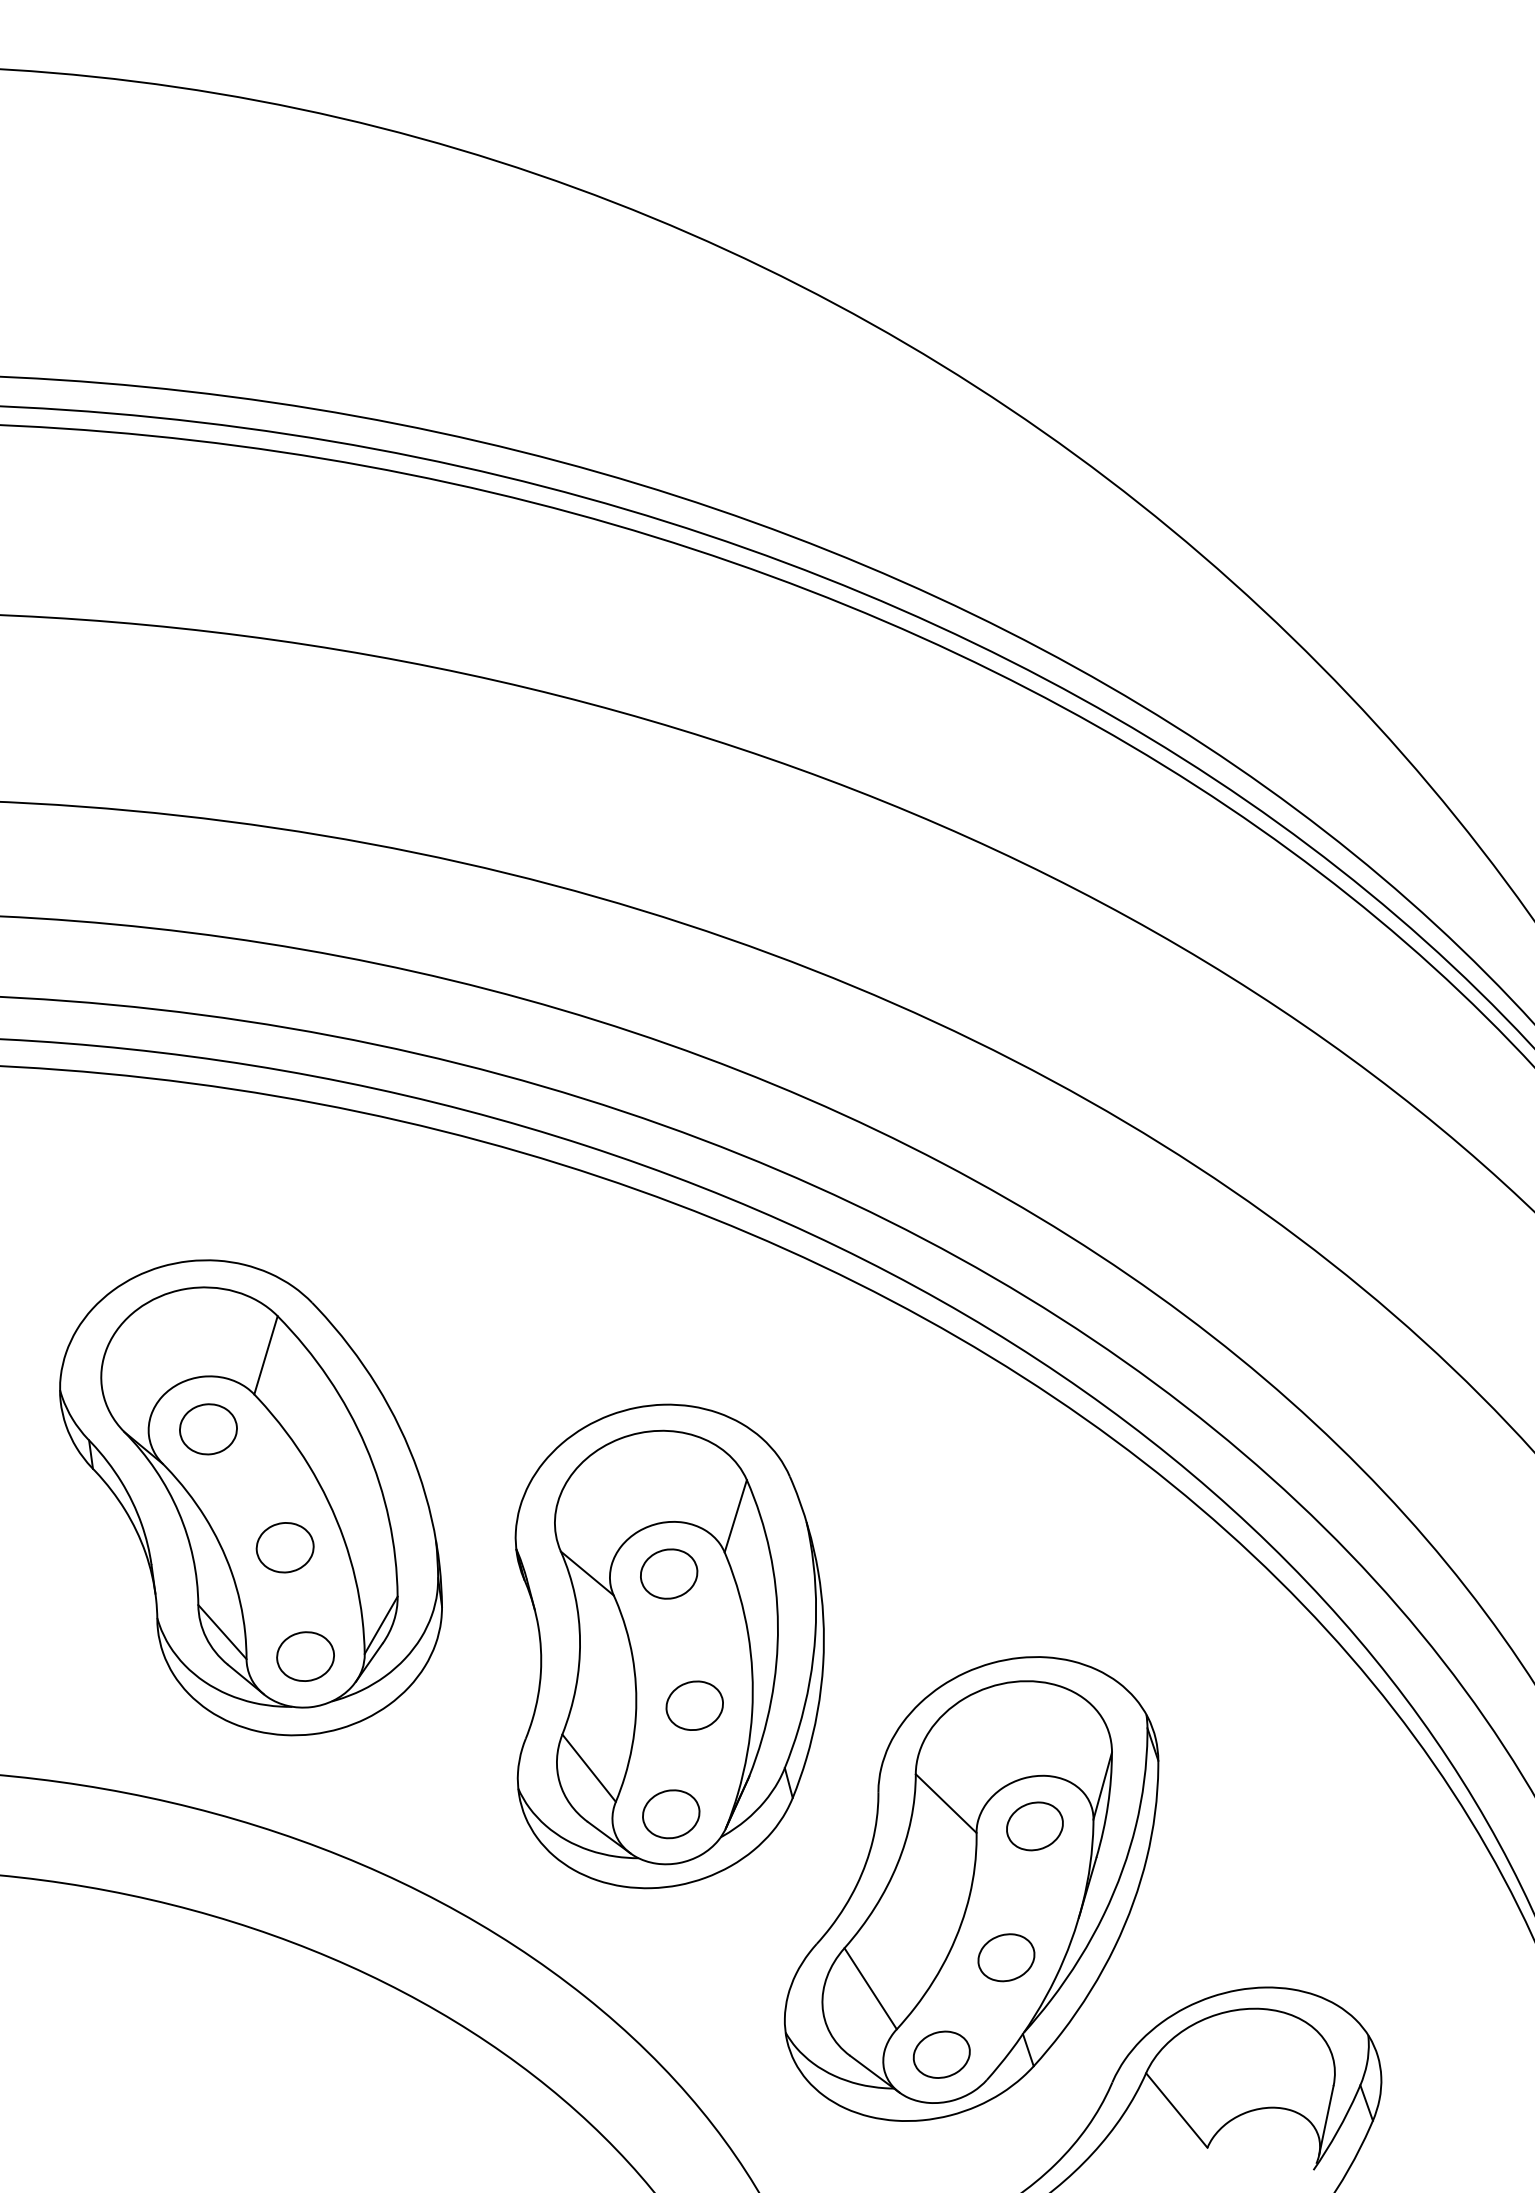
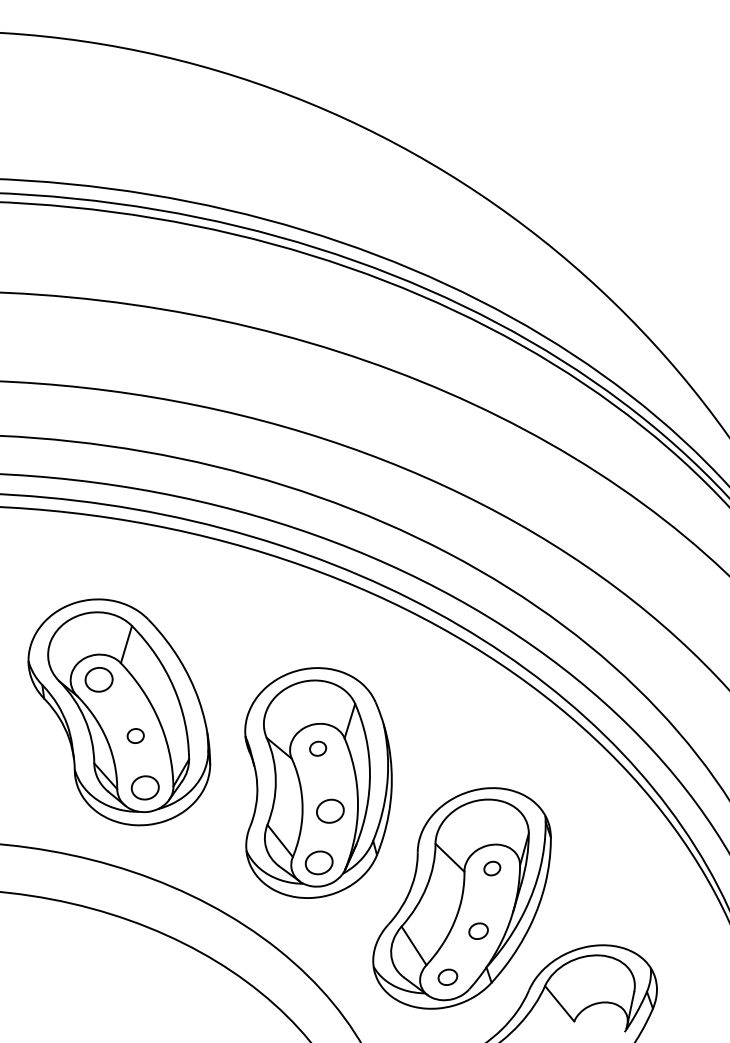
part: (284, 1546) -> (135, 735), size x0.6
part: (667, 1573) -> (317, 748), size x0.6
part: (1035, 1826) -> (492, 868), size x0.6
part: (1006, 1958) -> (478, 931), size x0.7
part: (940, 2055) -> (447, 977), size x0.7

